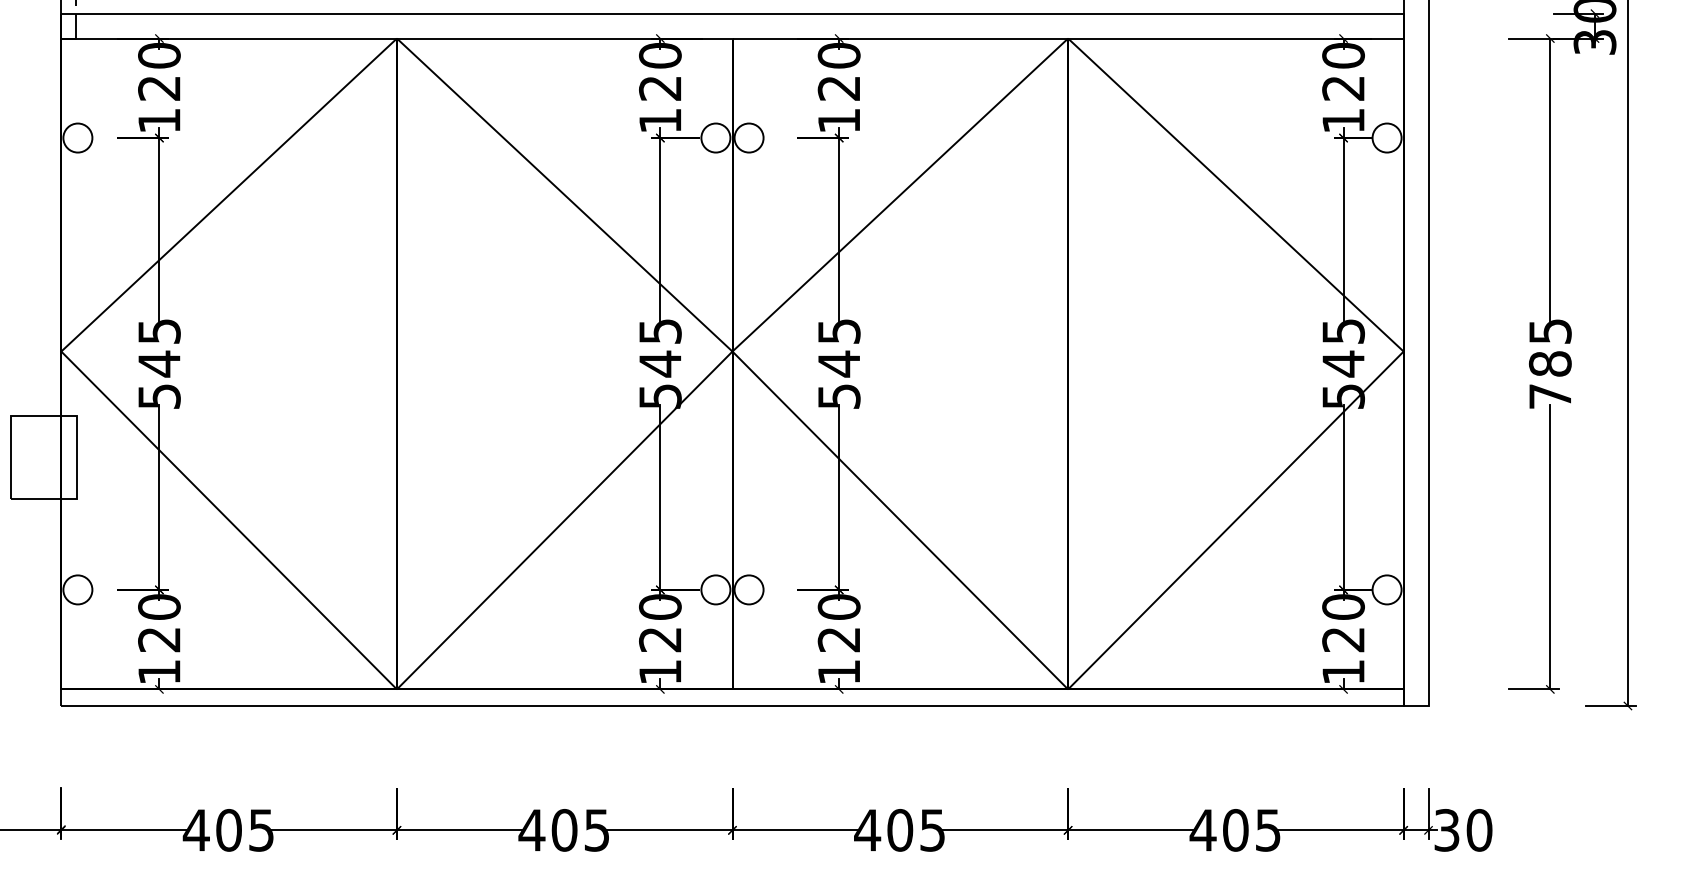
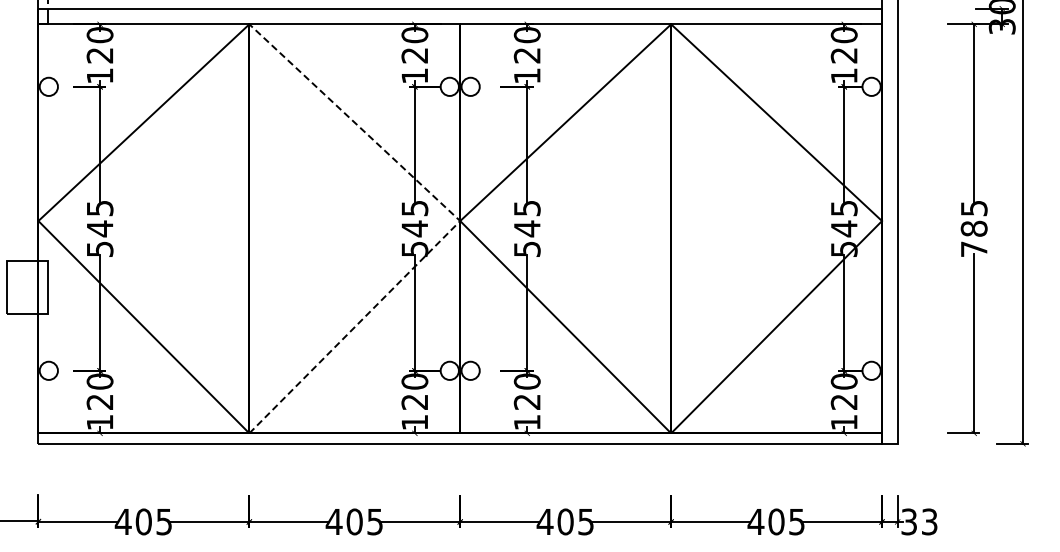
line: (726, 357) -> (456, 224), solid -> dashed
text: (1479, 829) -> (929, 521), 30 -> 33

